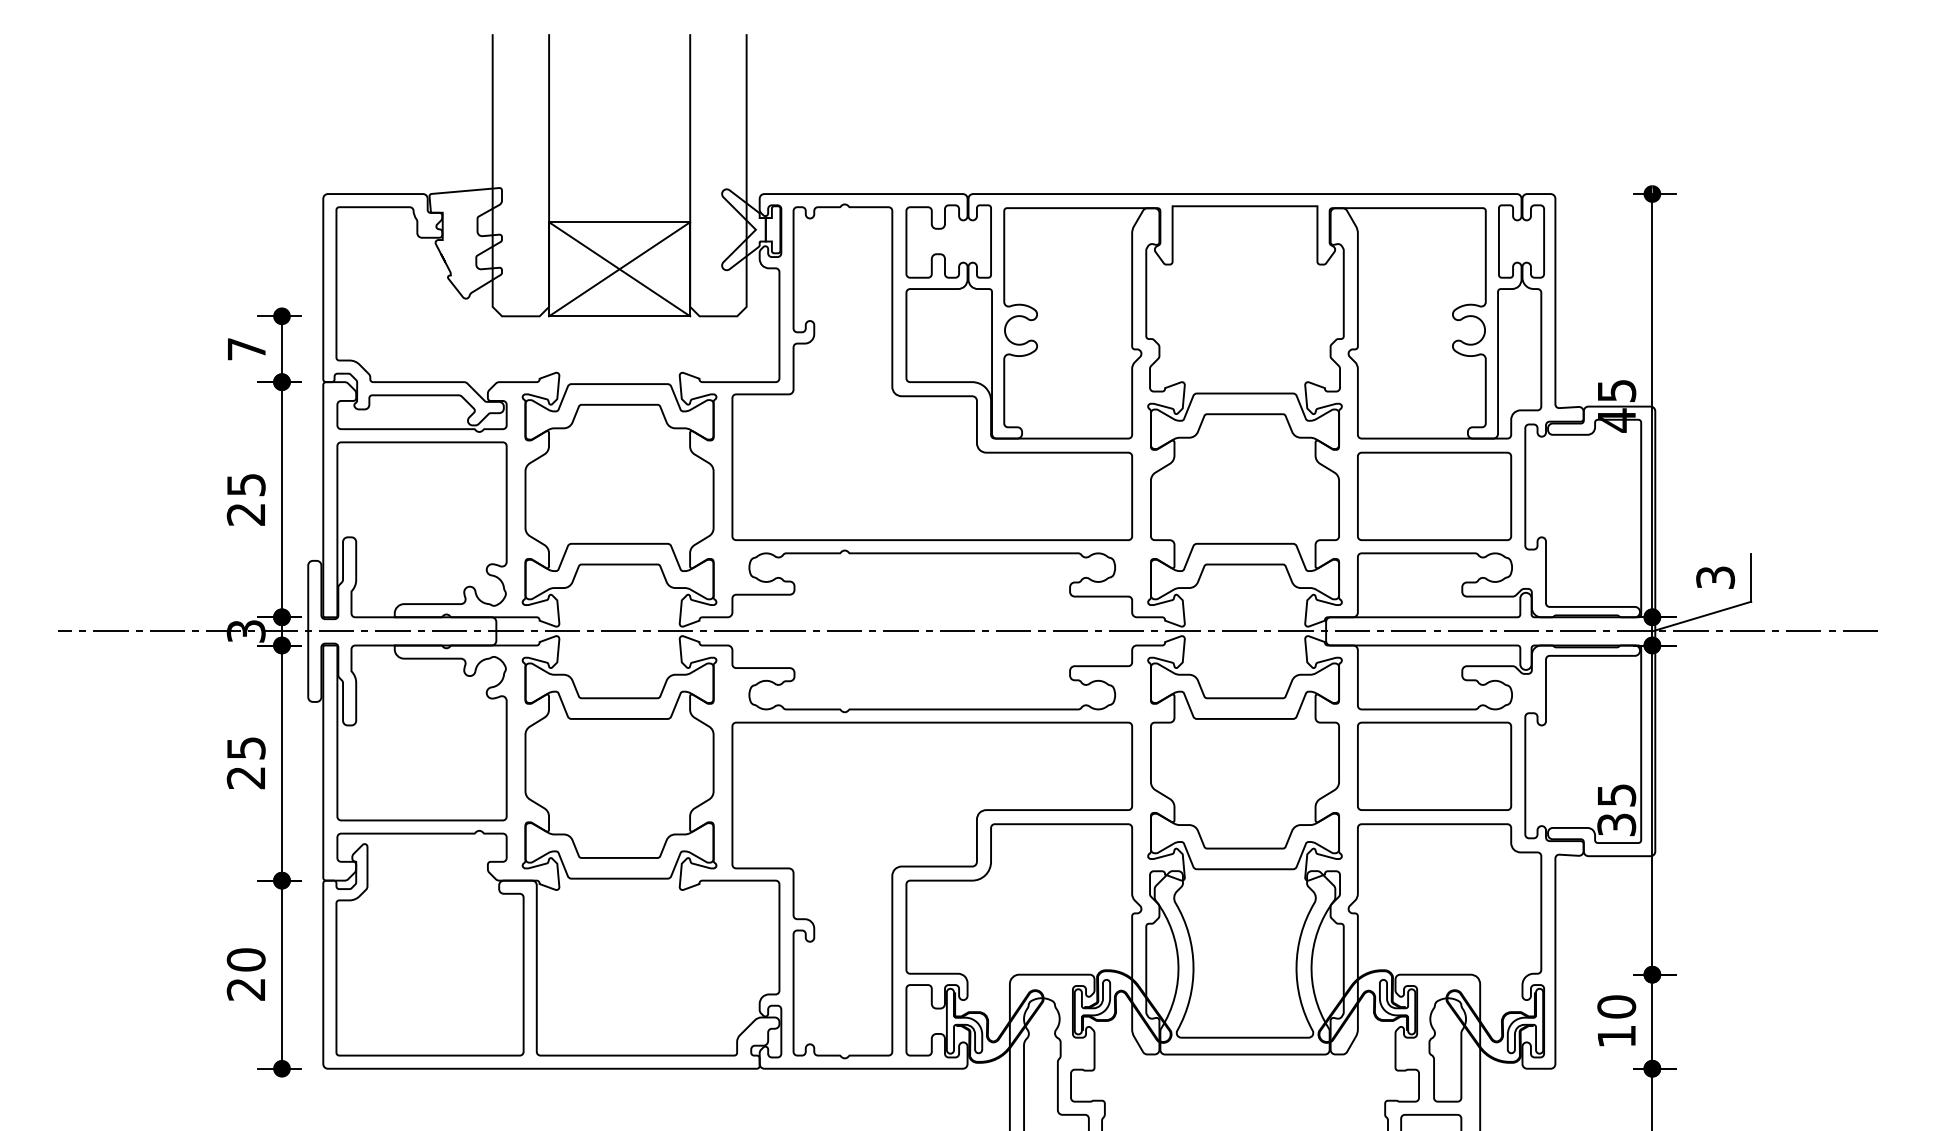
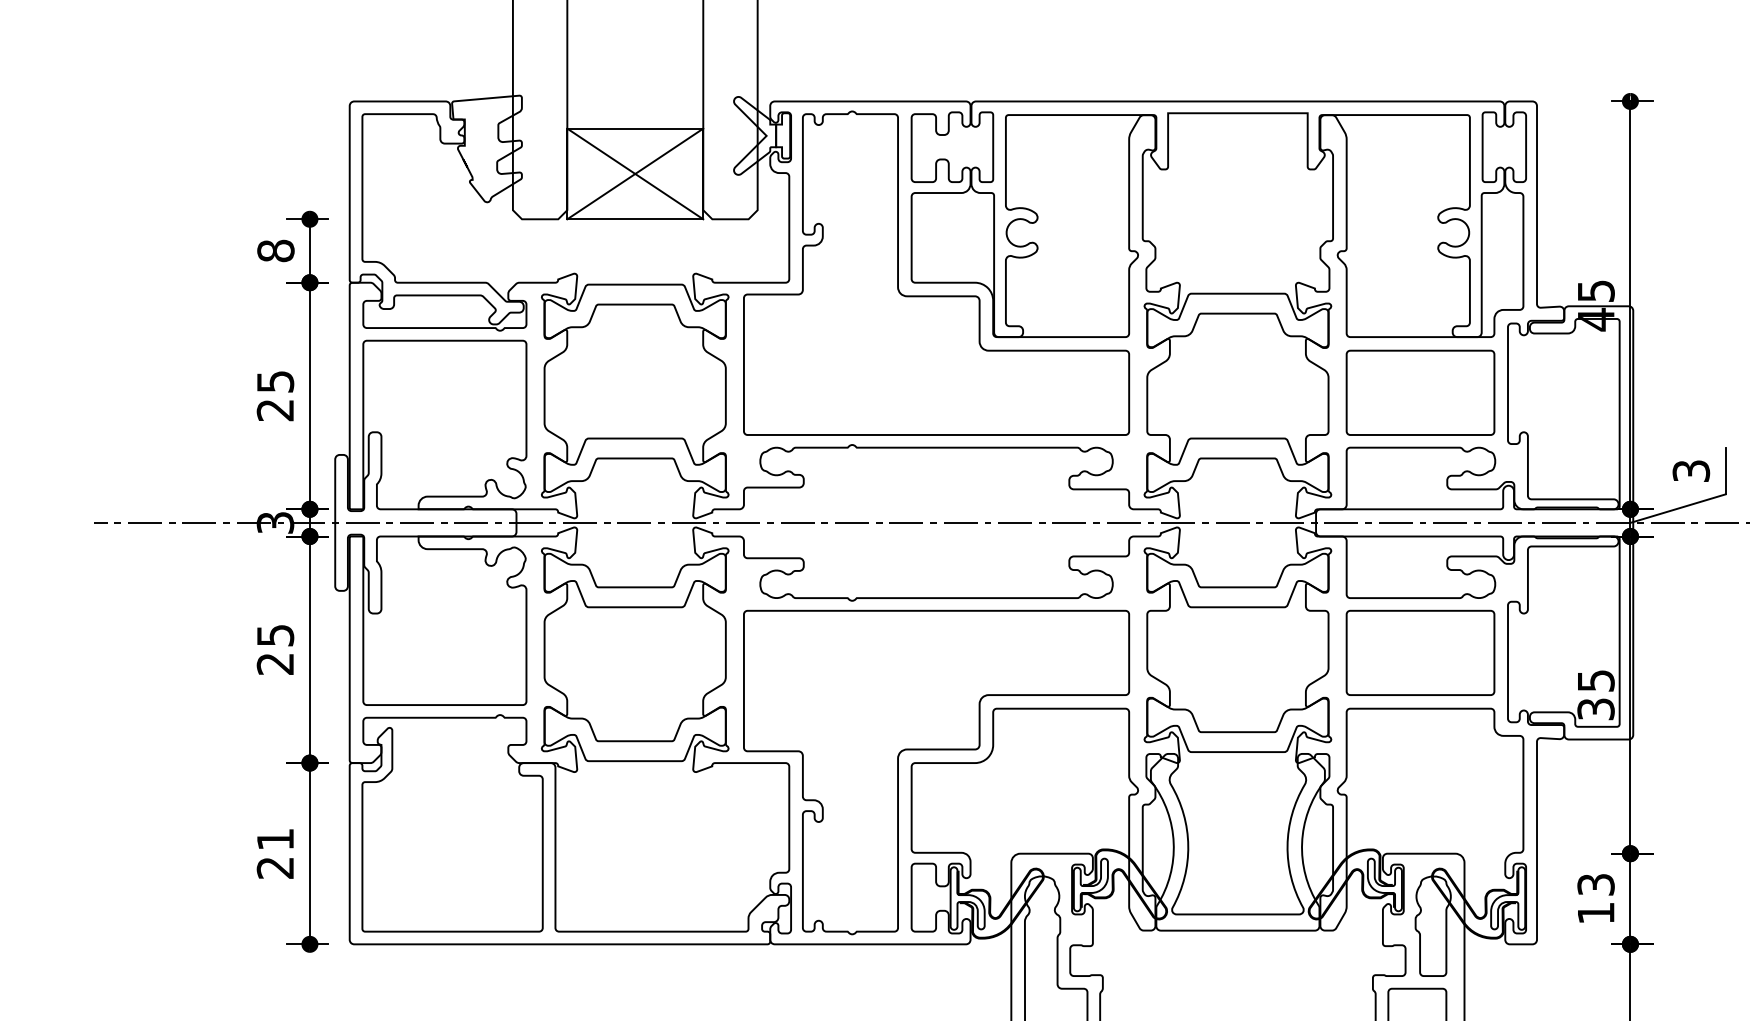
text: (246, 348) -> (275, 250), 7 -> 8
text: (245, 959) -> (274, 839), 20 -> 21
text: (1616, 1006) -> (1595, 884), 10 -> 13

